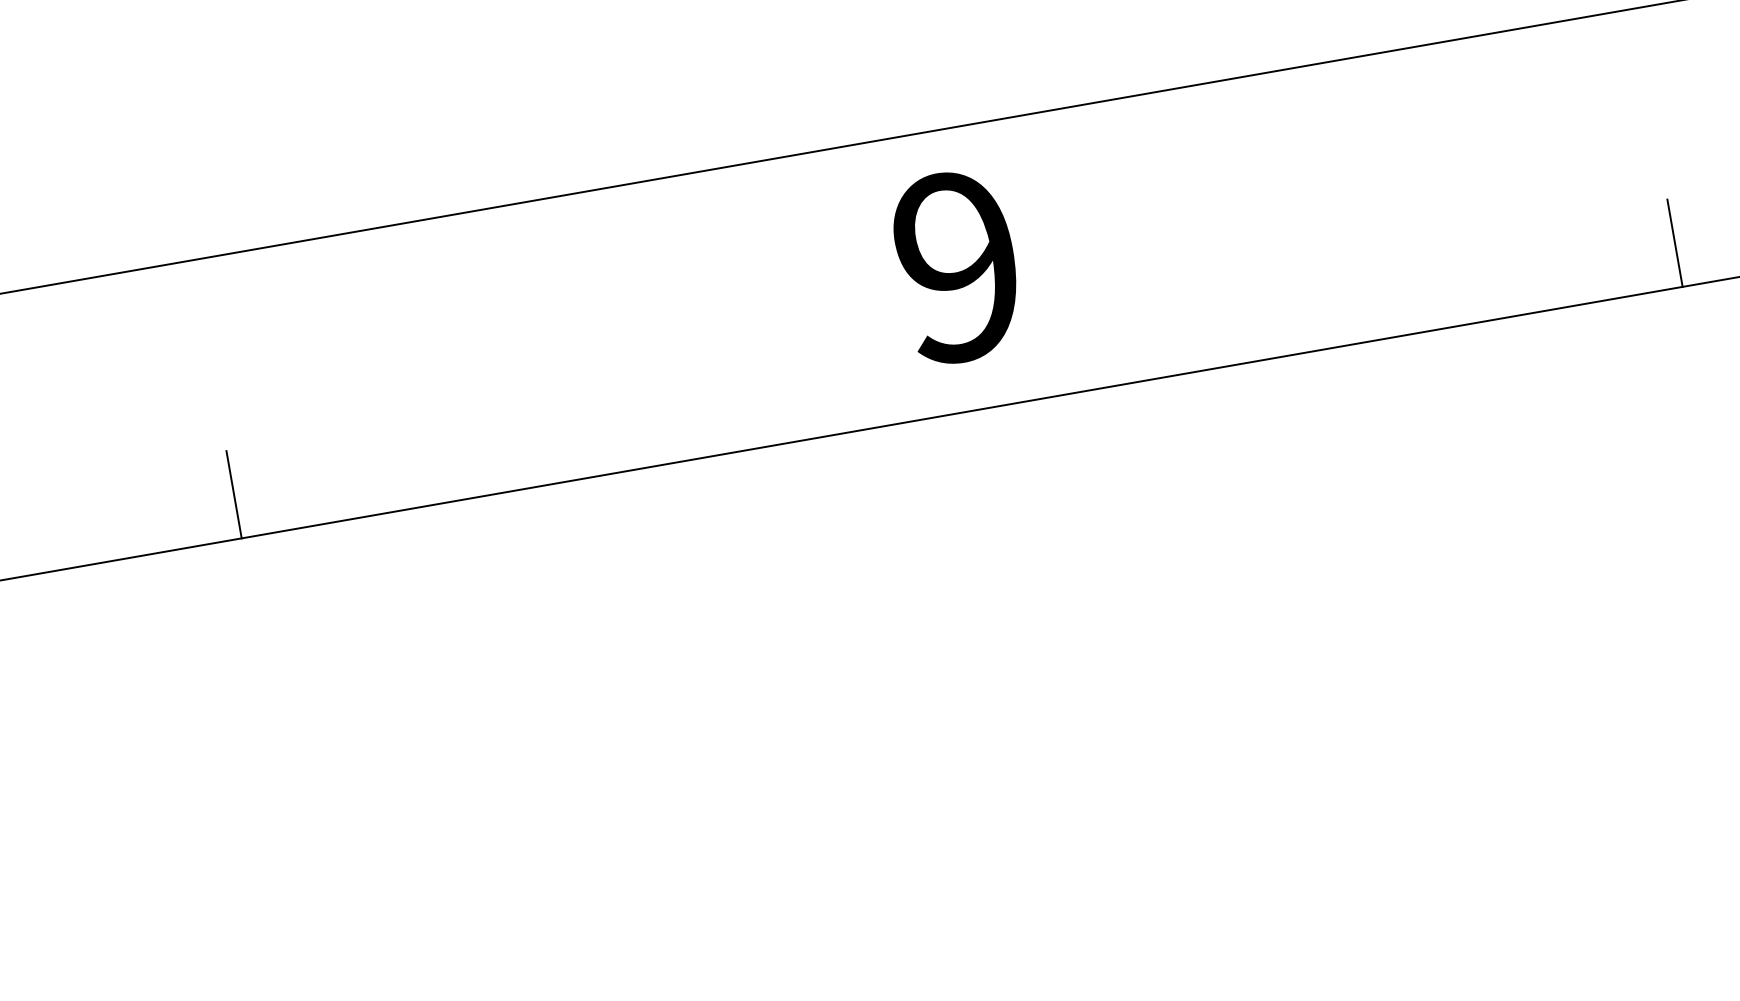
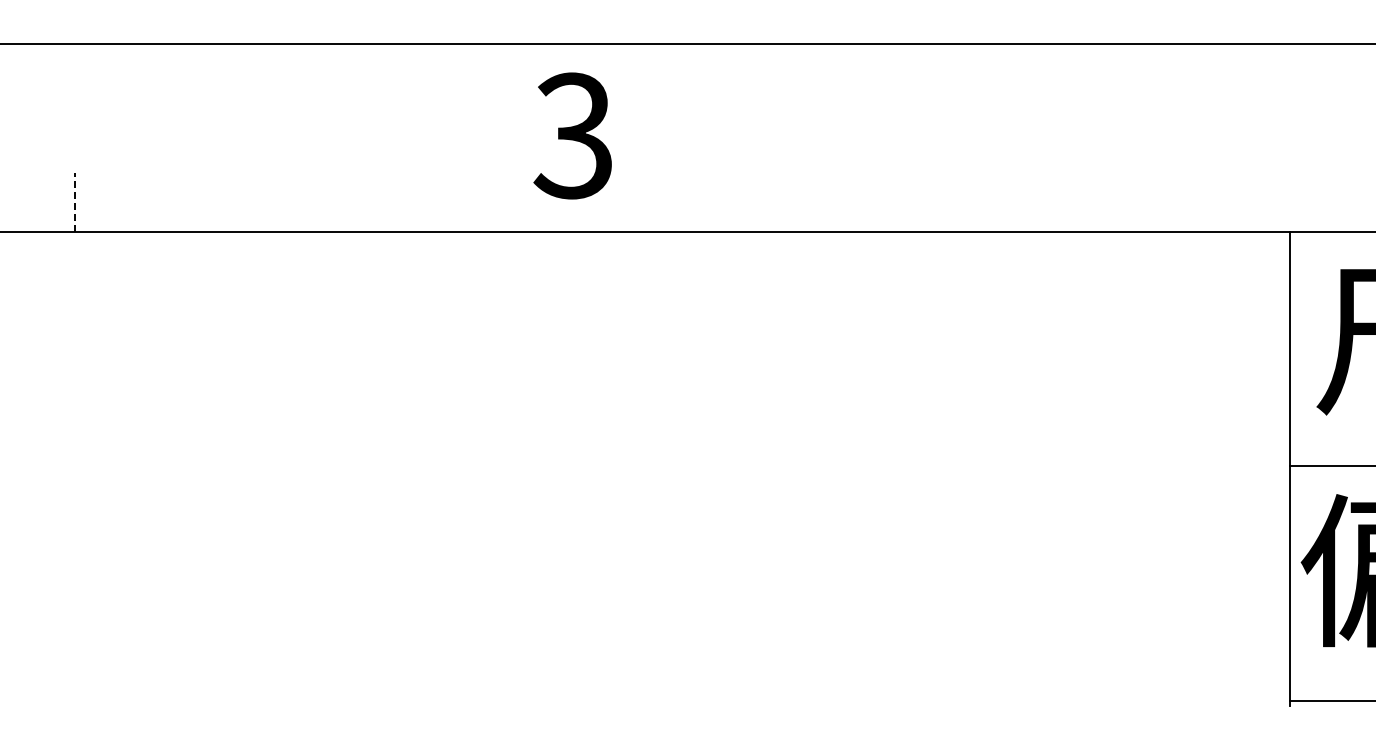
line: (1675, 243) -> (1046, 202), removed
text: (955, 266) -> (572, 135), 9 -> 3
line: (233, 494) -> (74, 202), solid -> dashed

